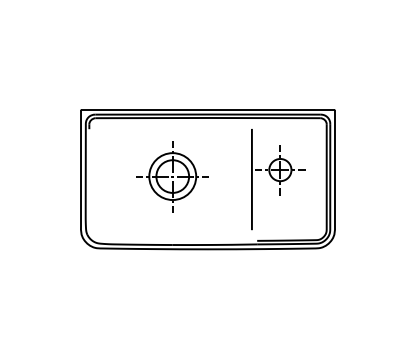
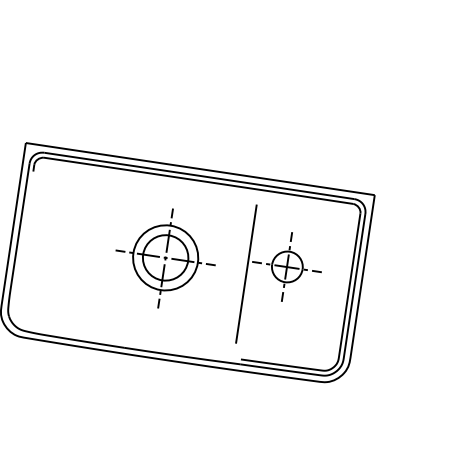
part: (172, 176) -> (165, 257), moved

